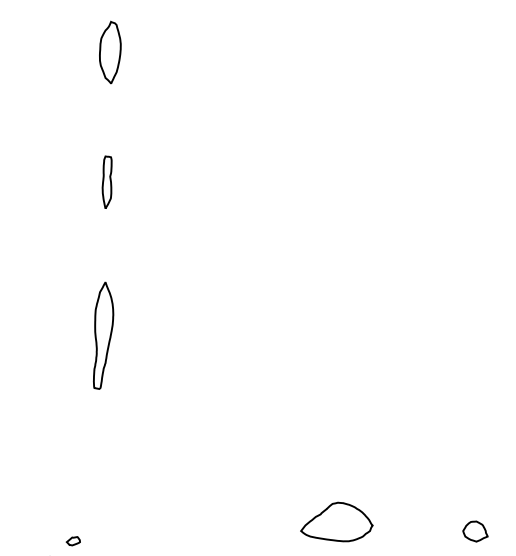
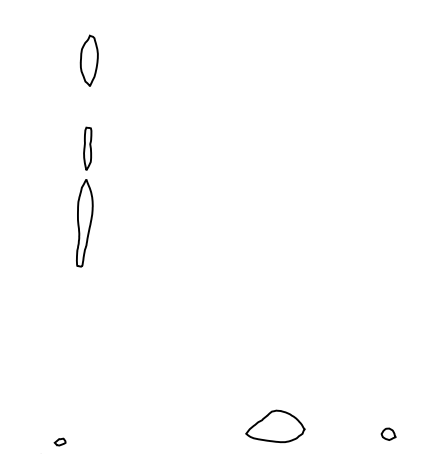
part: (109, 52) -> (88, 60), moved
part: (103, 336) -> (84, 223), moved
part: (475, 531) -> (388, 434), size x0.7

